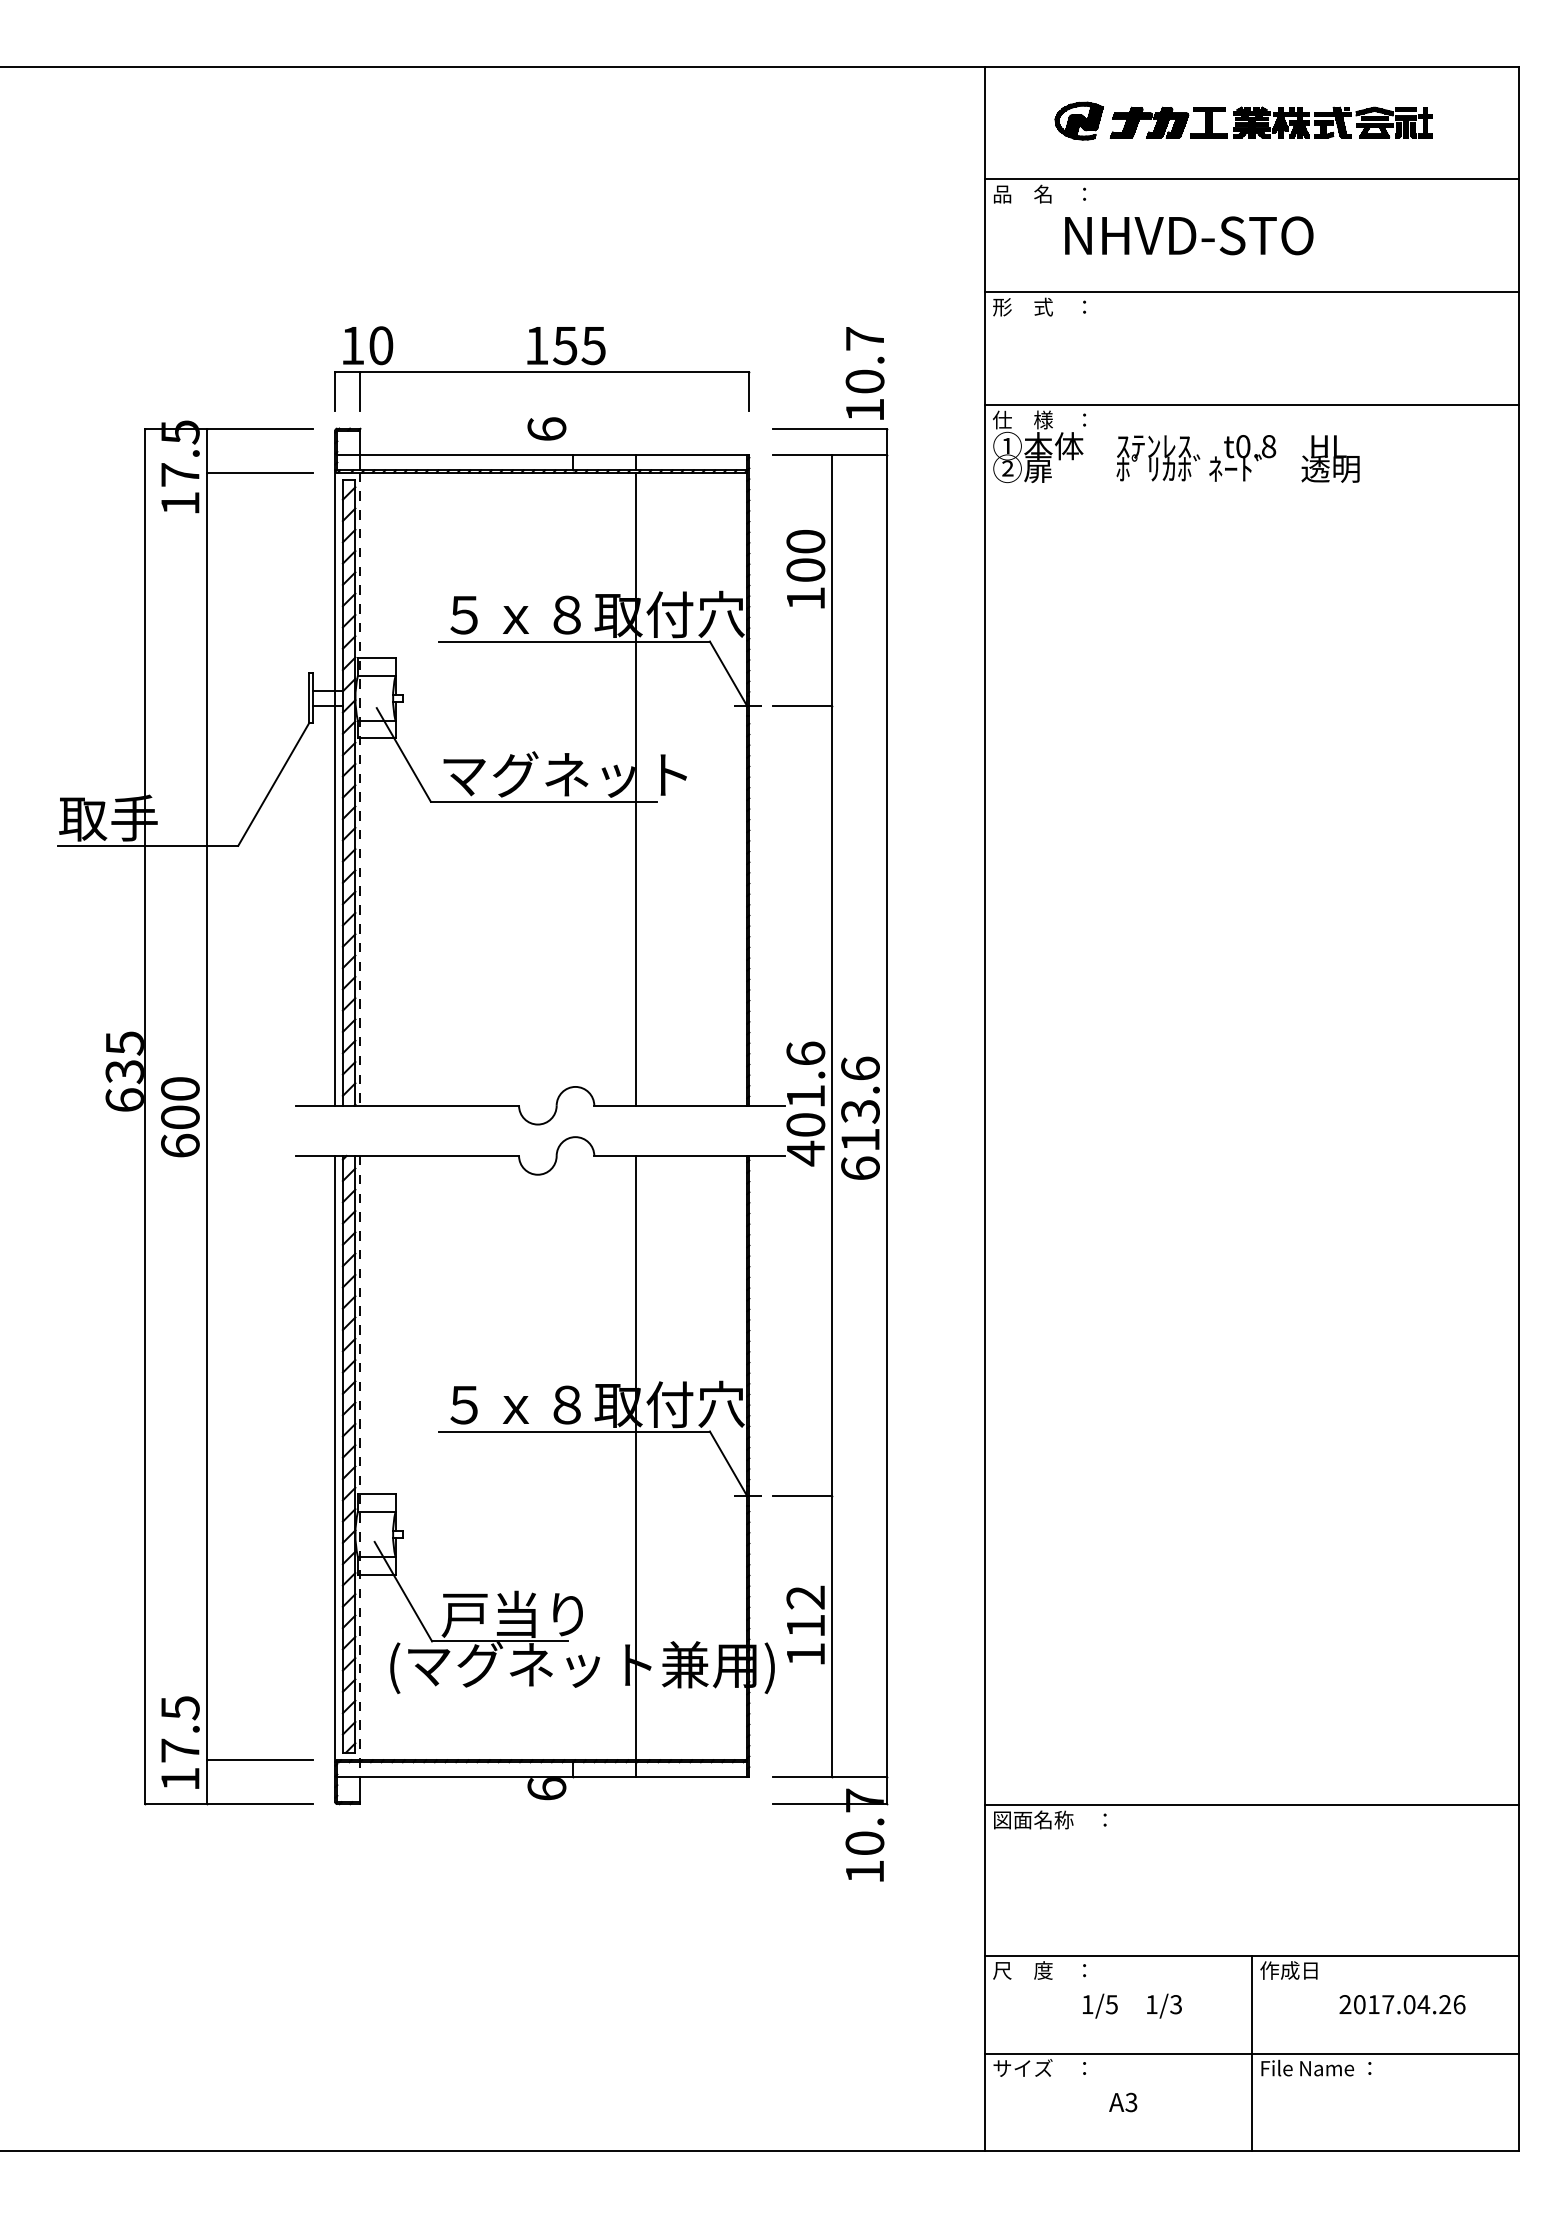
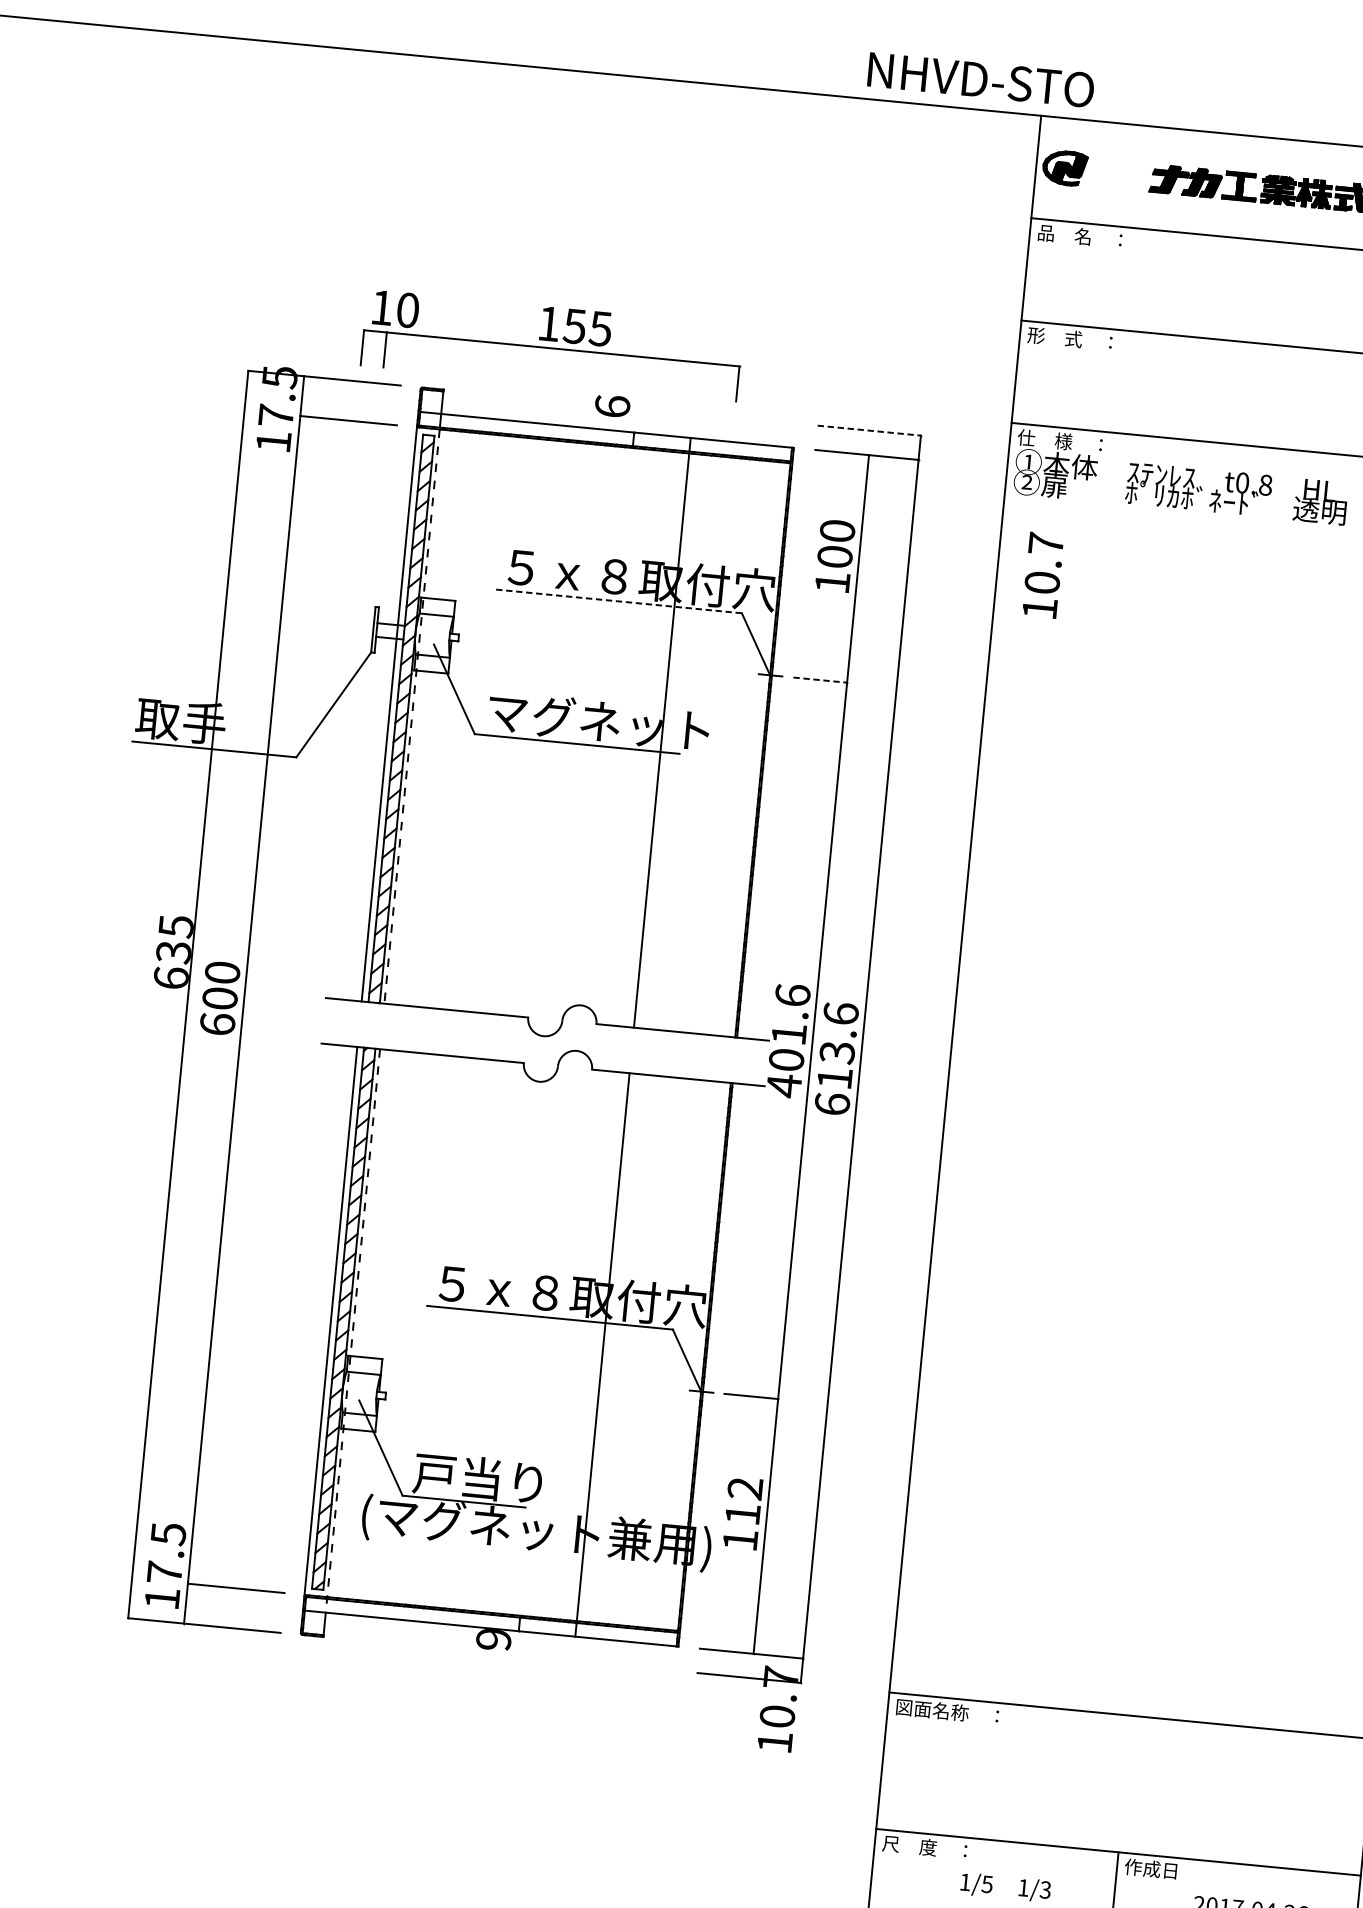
part: (1078, 120) -> (1064, 167), moved
text: (1189, 235) -> (981, 79), moved
part: (542, 368) -> (552, 345), moved
text: (864, 373) -> (1042, 575), moved
line: (829, 428) -> (868, 430), solid -> dashed
line: (573, 641) -> (618, 601), solid -> dashed
line: (802, 706) -> (820, 680), solid -> dashed
text: (546, 1789) -> (493, 1639), 6 -> 9

